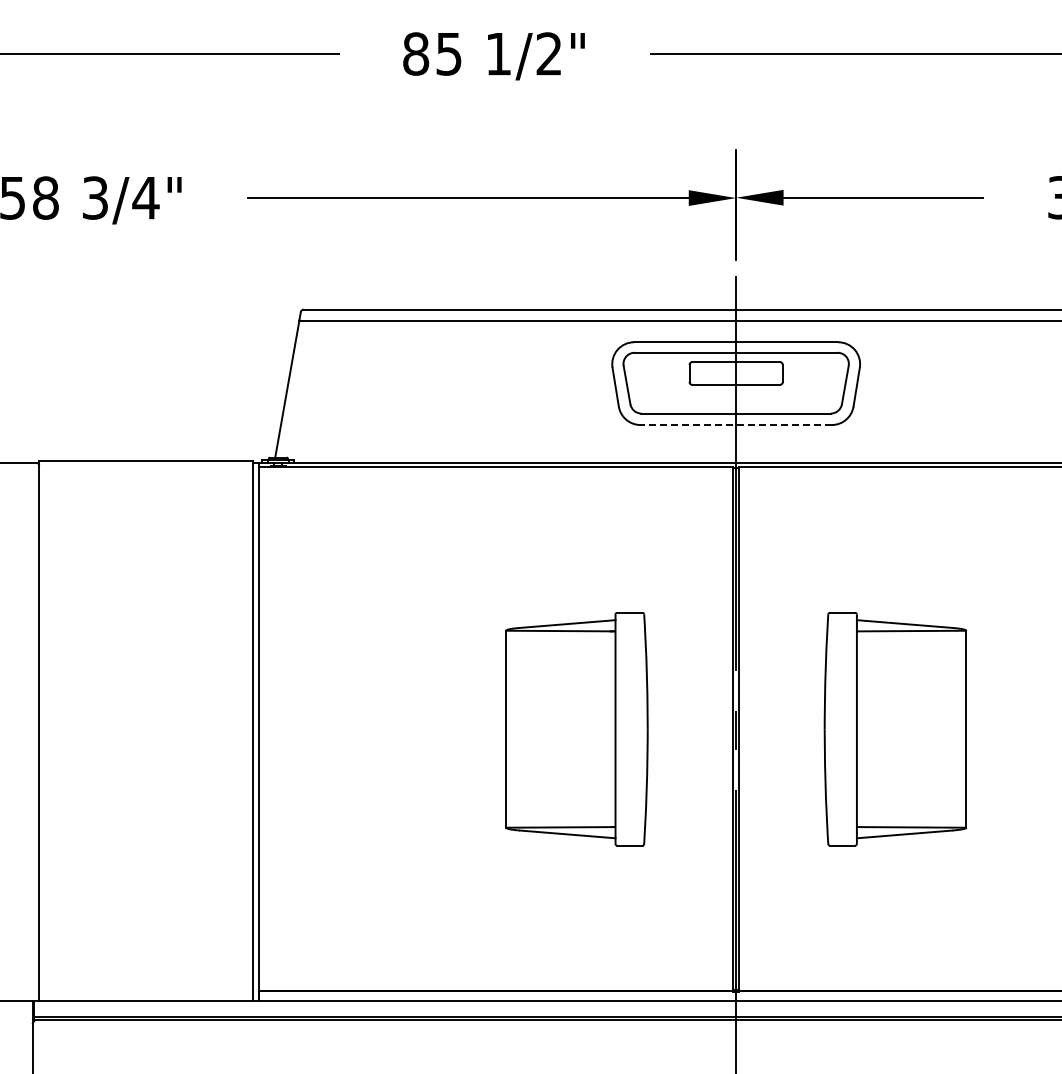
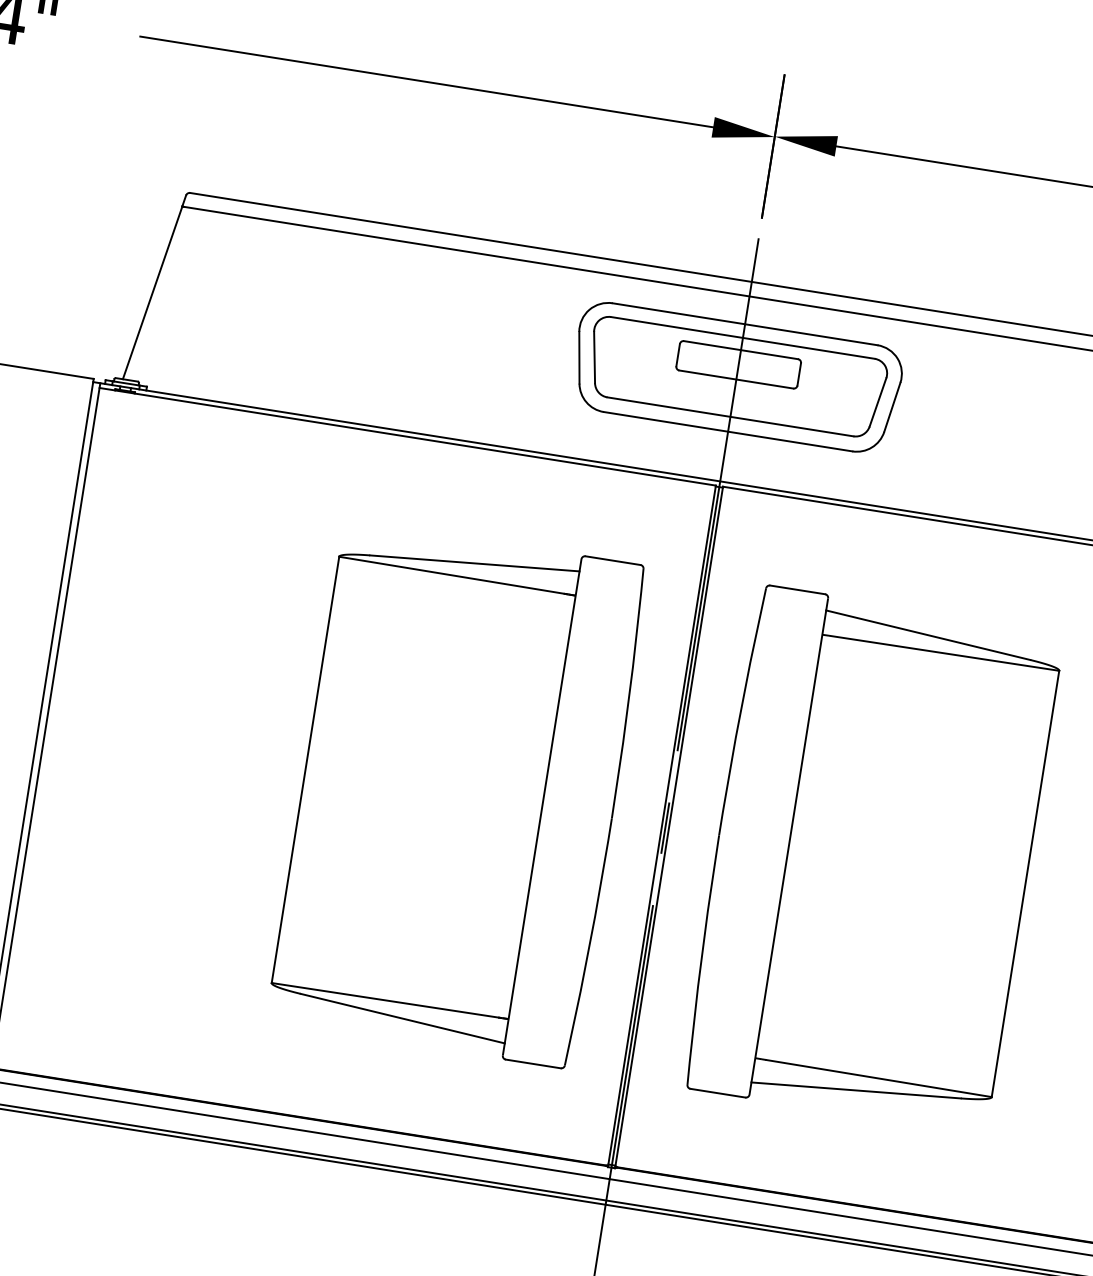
line: (736, 425) -> (728, 432), dashed -> solid
part: (576, 728) -> (458, 792), size x1.67
part: (895, 728) -> (872, 858), size x1.67

